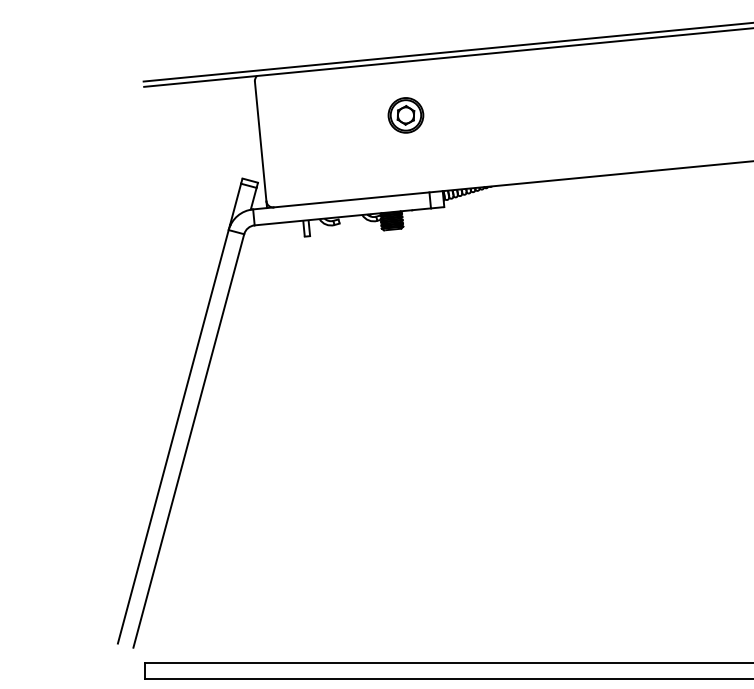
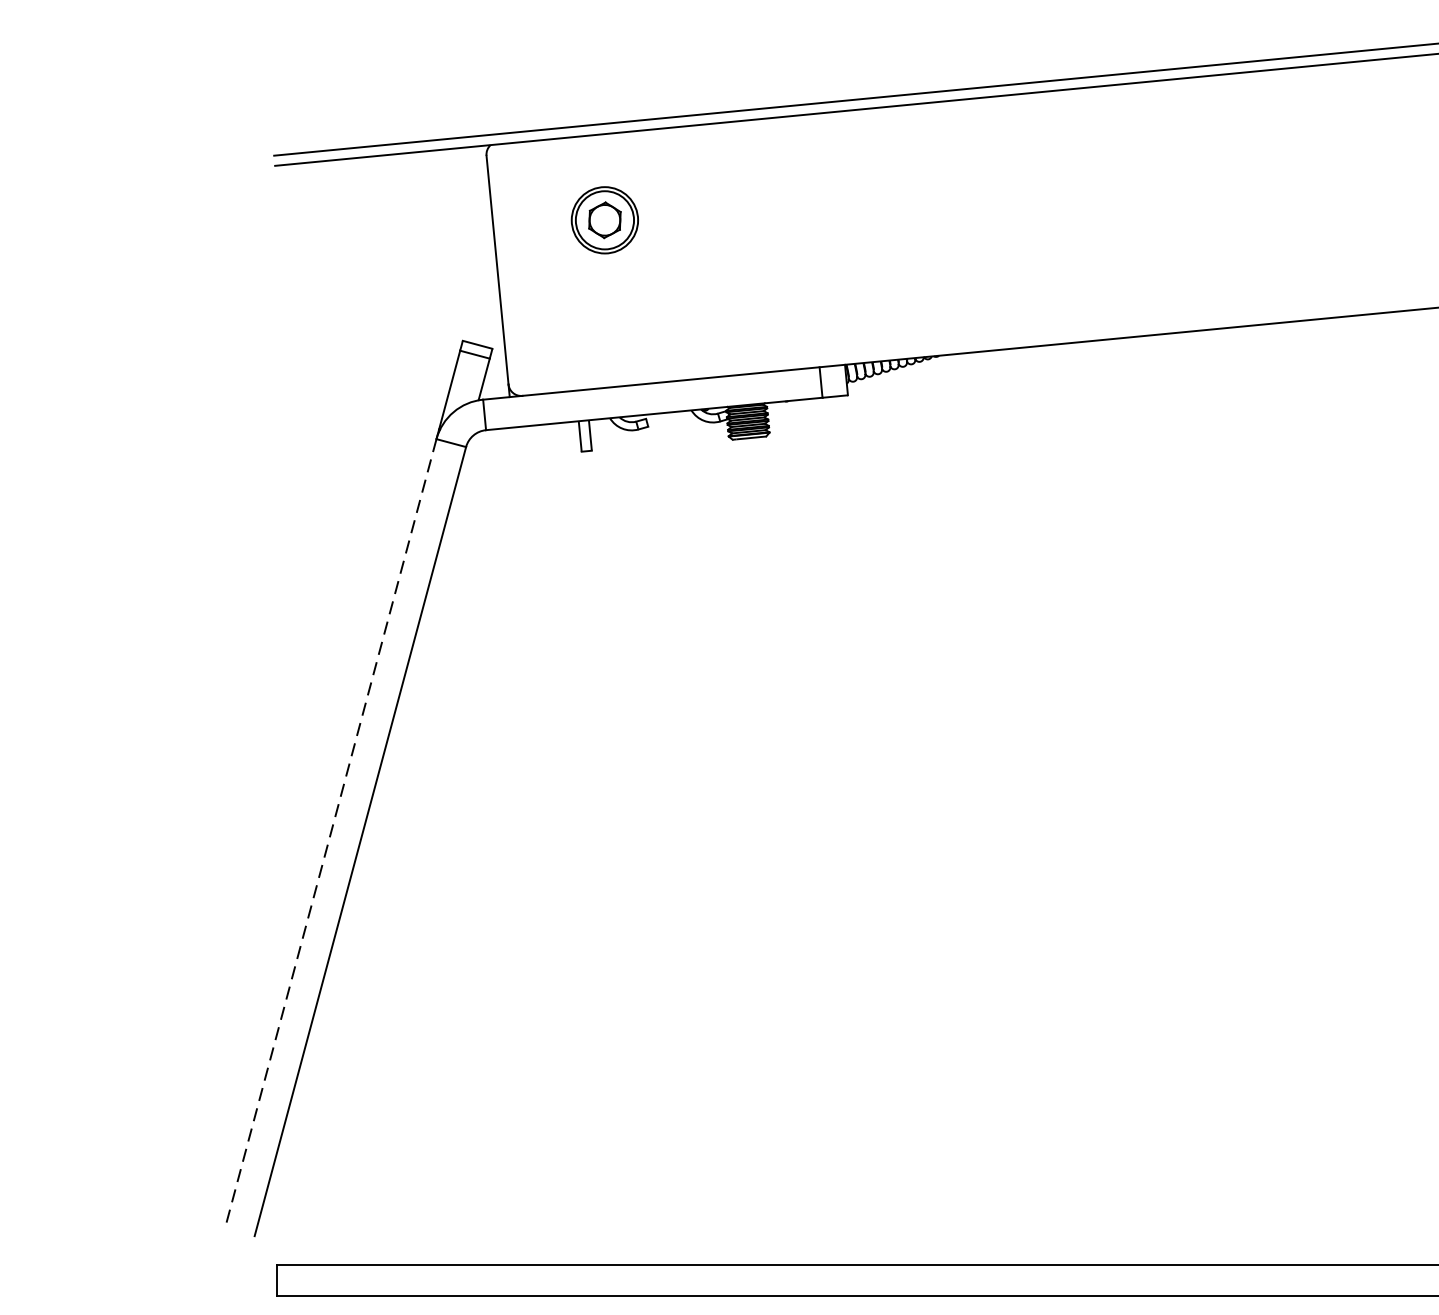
part: (405, 115) -> (604, 220), moved
line: (173, 437) -> (331, 834), solid -> dashed

